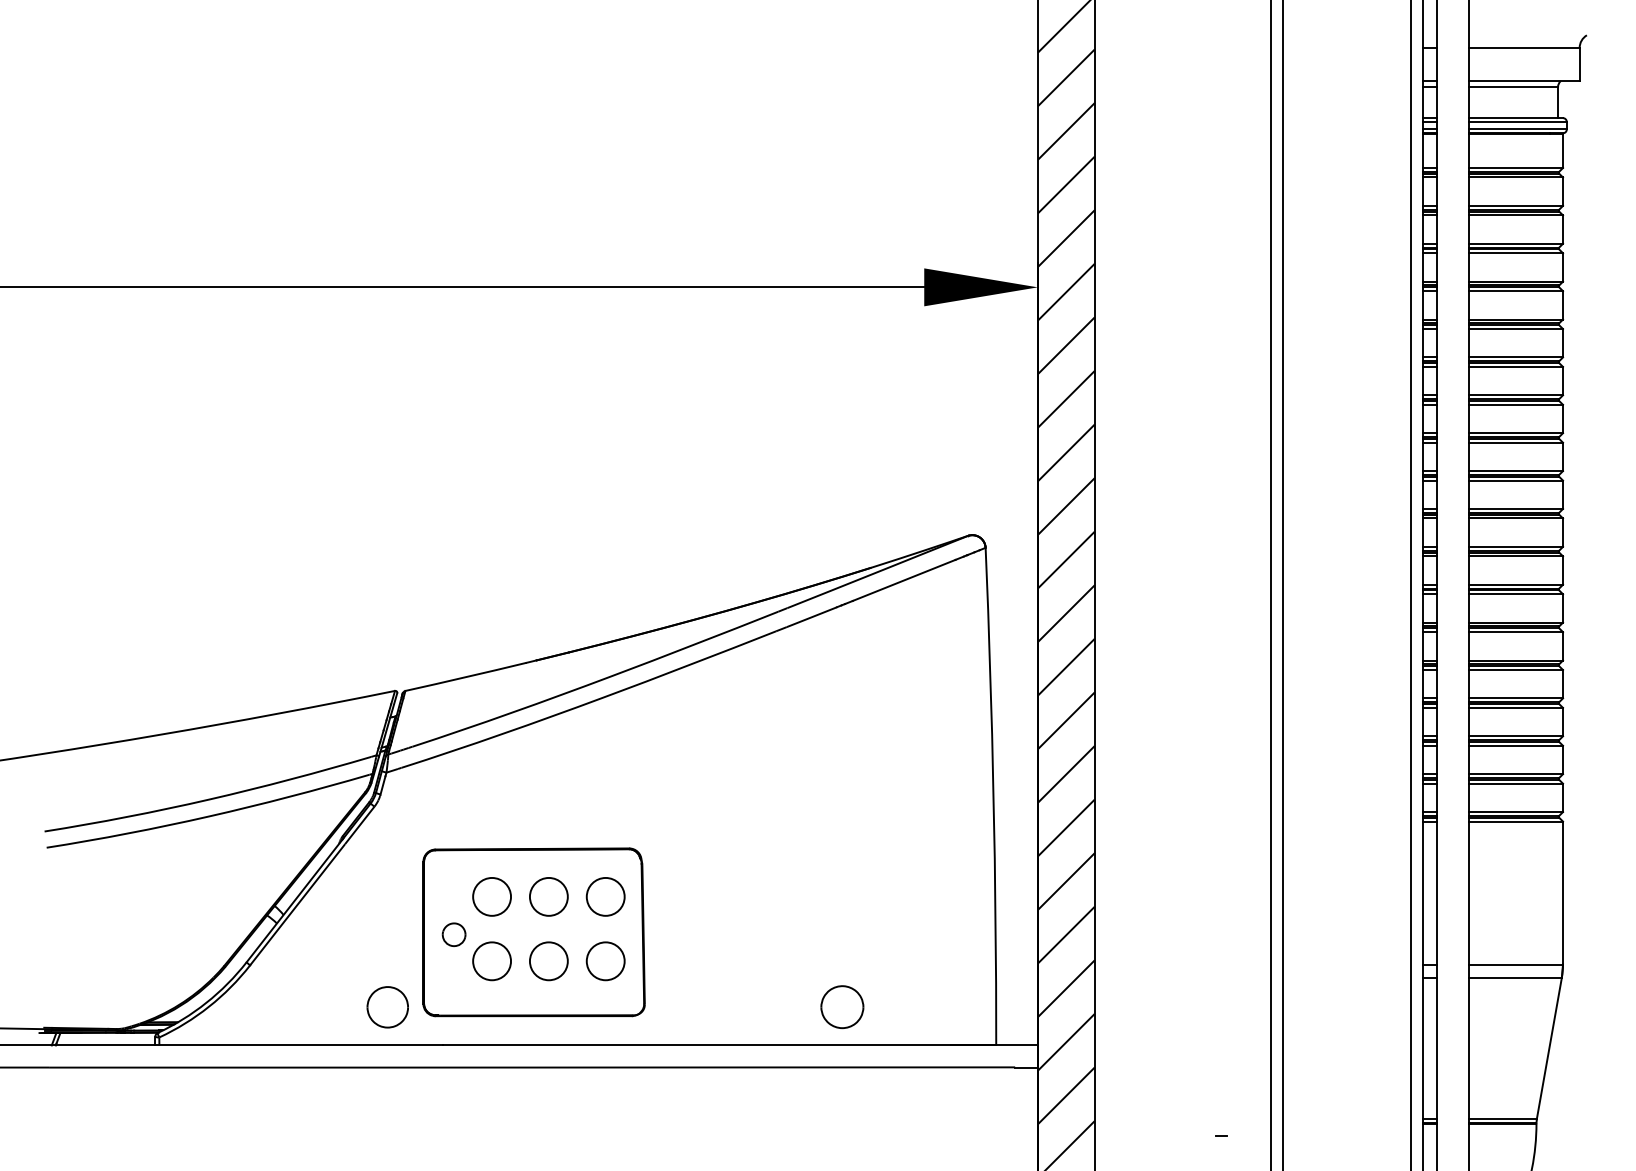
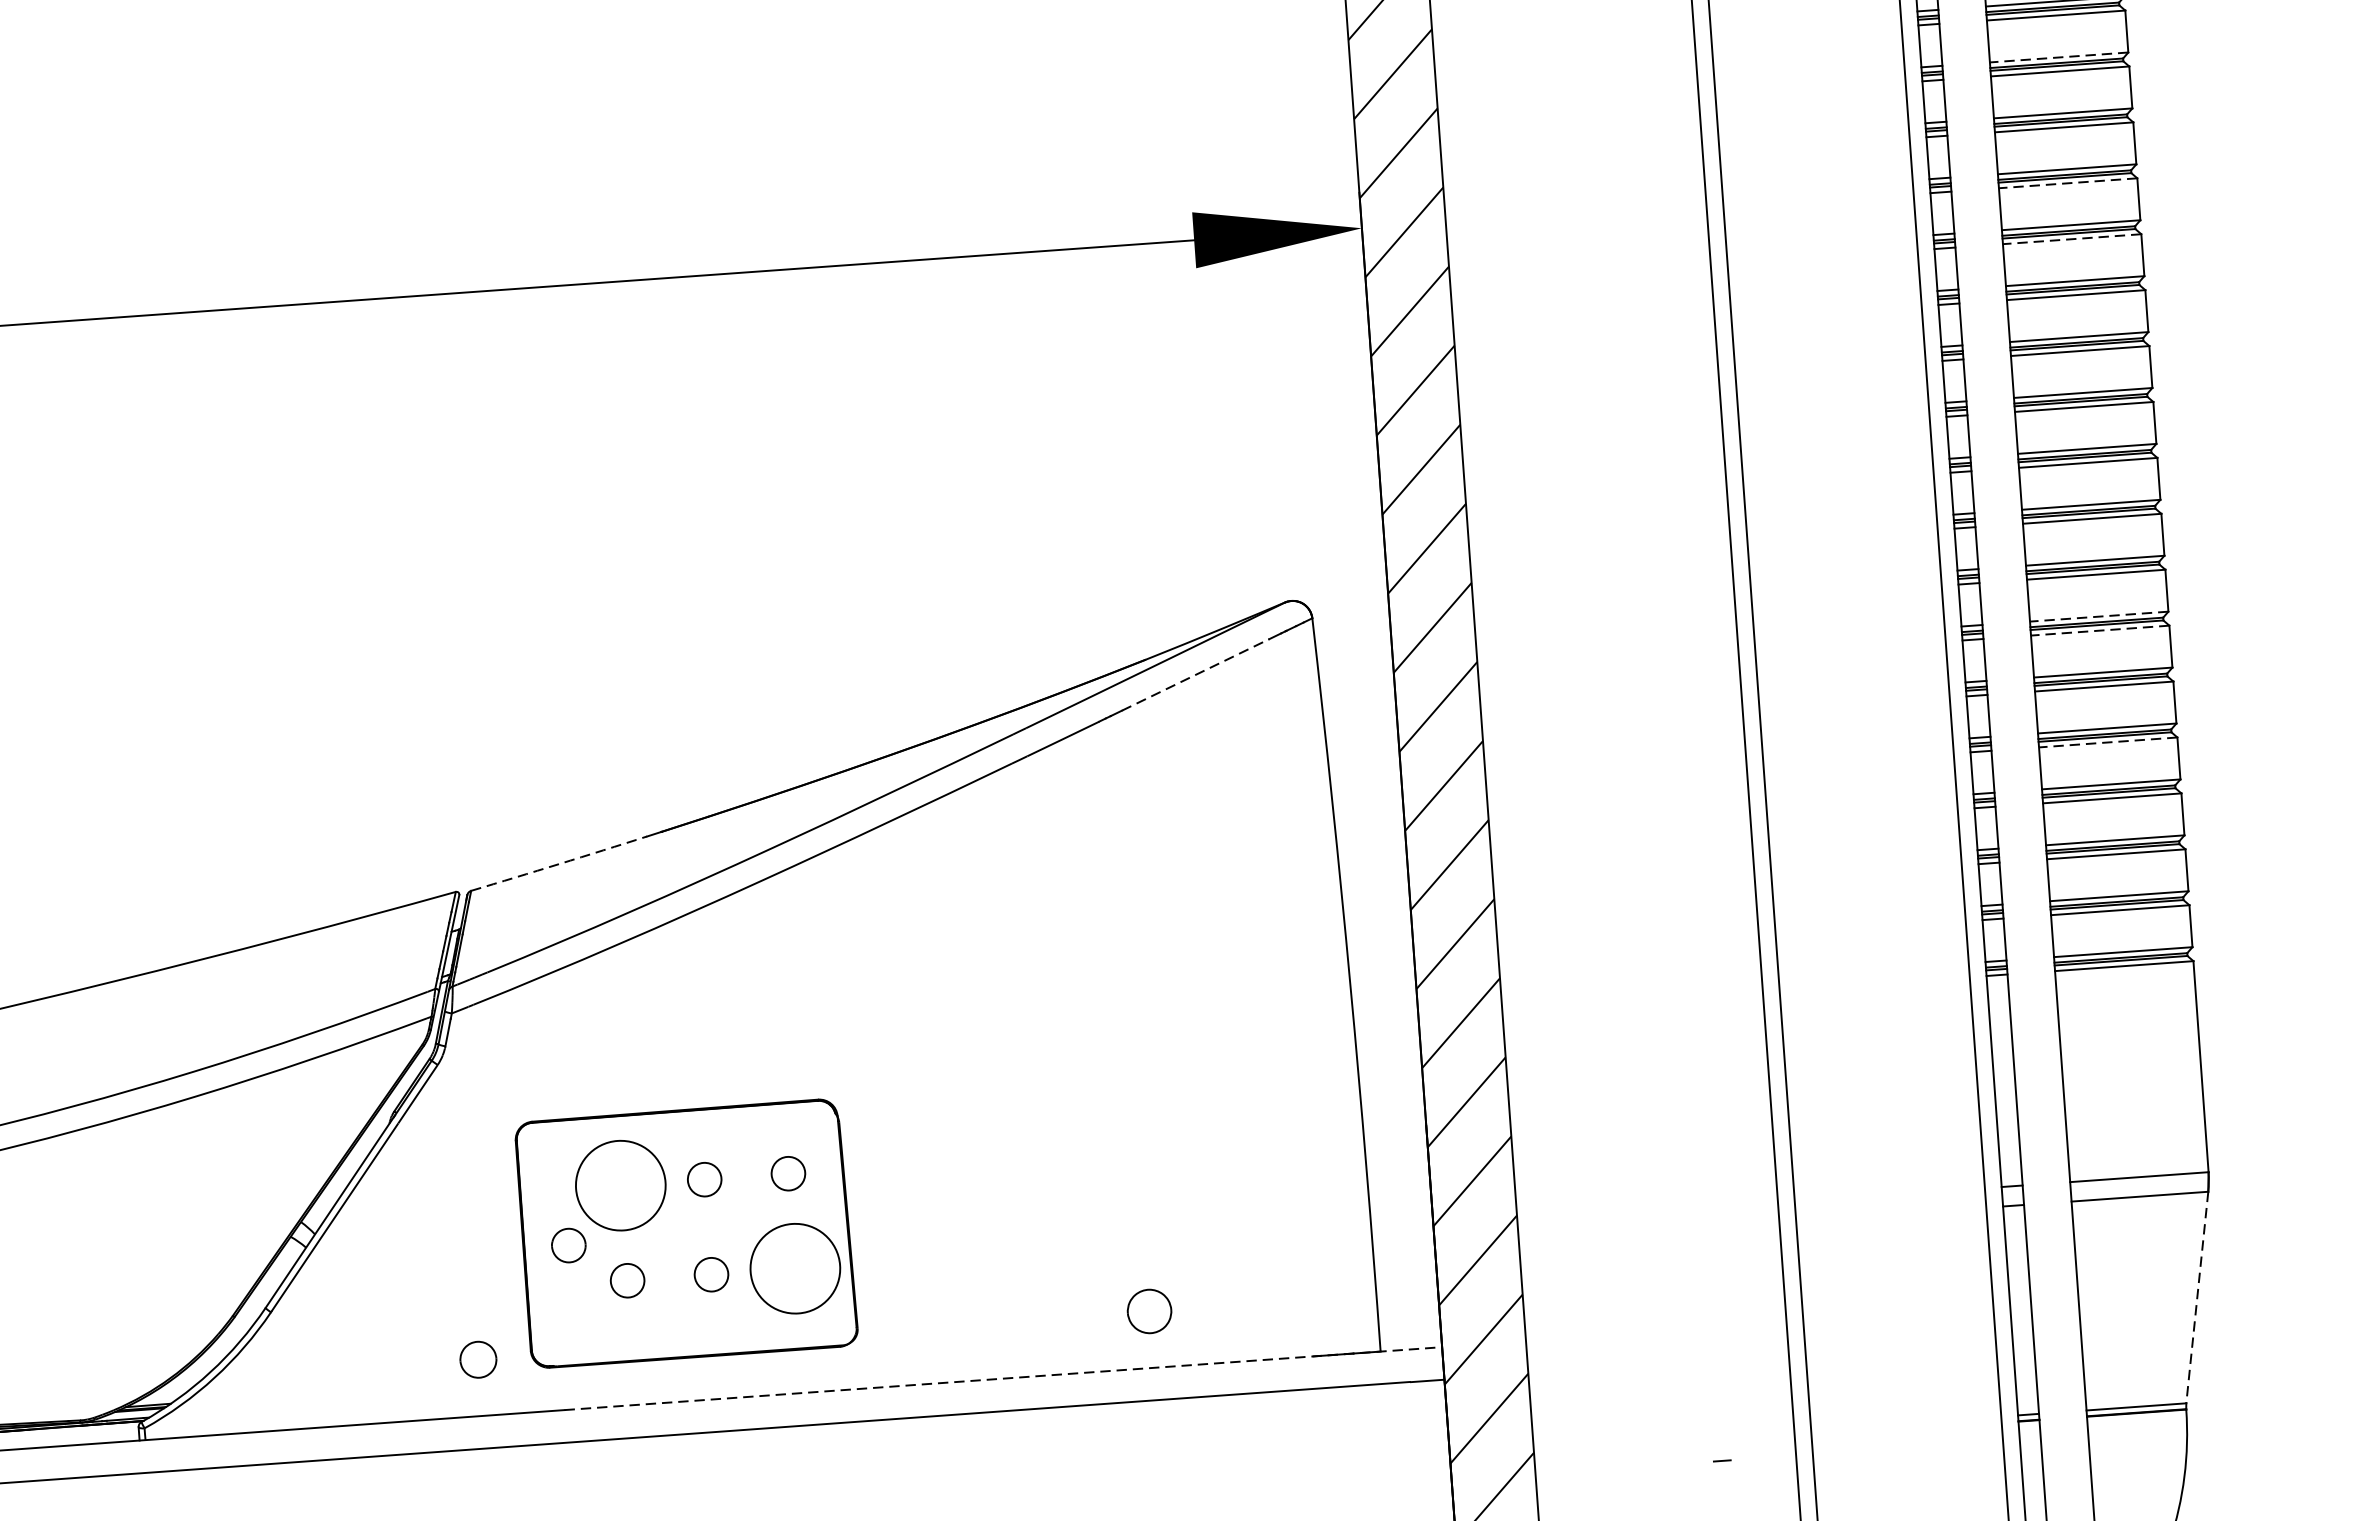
line: (1516, 205) -> (2059, 56), solid -> dashed
line: (1516, 291) -> (2068, 183), solid -> dashed
line: (1516, 329) -> (2072, 239), solid -> dashed
line: (904, 580) -> (1196, 675), solid -> dashed
line: (1516, 584) -> (2099, 616), solid -> dashed
line: (1516, 594) -> (2100, 630), solid -> dashed
line: (1516, 670) -> (2108, 743), solid -> dashed
arc: (466, 677) -> (559, 864), solid -> dashed
circle: (492, 896) -> (621, 1185), size x1.6
circle: (548, 896) -> (704, 1179), size x0.6
circle: (605, 896) -> (788, 1173), size x0.6
circle: (492, 961) -> (628, 1280), size x0.6
circle: (548, 961) -> (710, 1275), size x0.6
circle: (605, 961) -> (795, 1269), size x1.6
part: (387, 1007) -> (478, 1359), size x0.6
part: (842, 1007) -> (1149, 1311), size x0.7
line: (741, 1045) -> (1004, 1378), solid -> dashed
line: (1549, 1048) -> (2197, 1297), solid -> dashed

